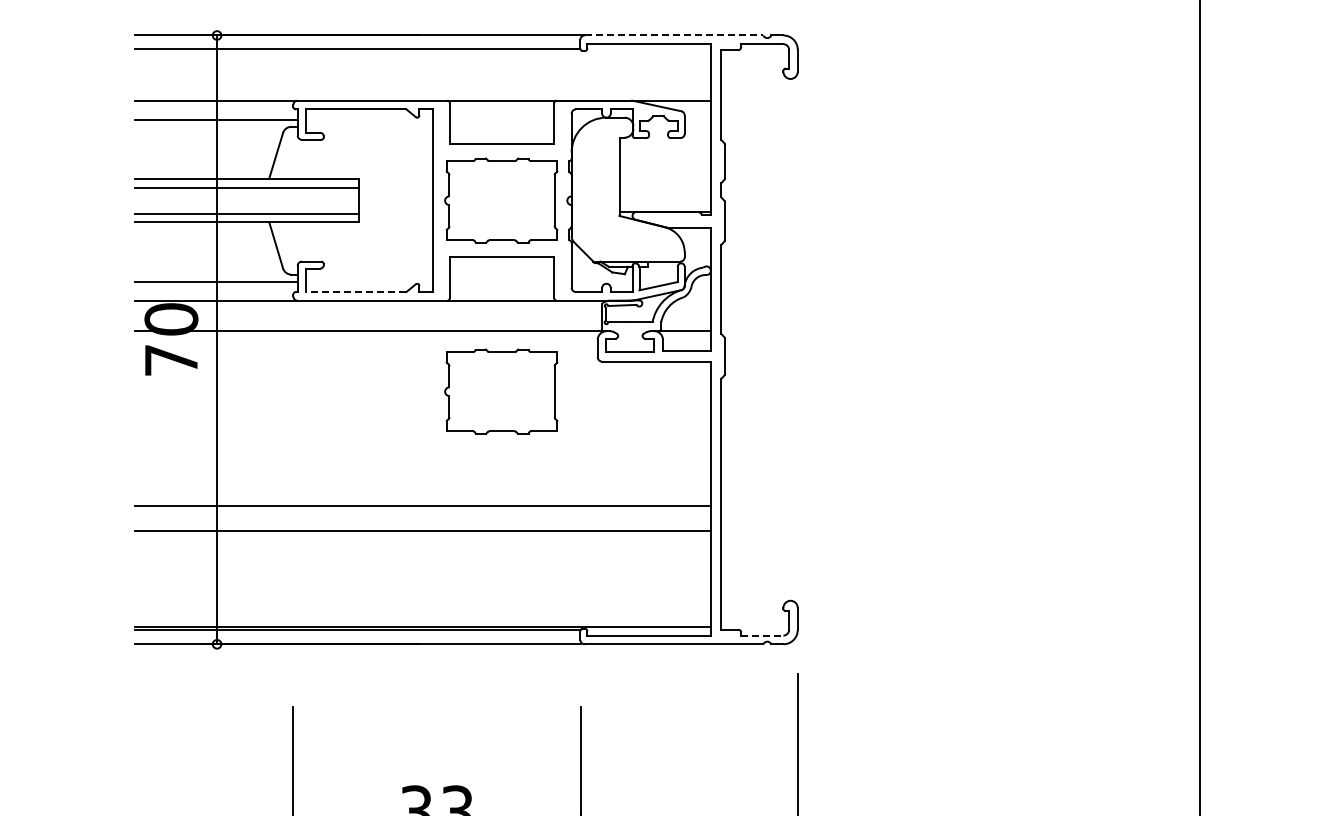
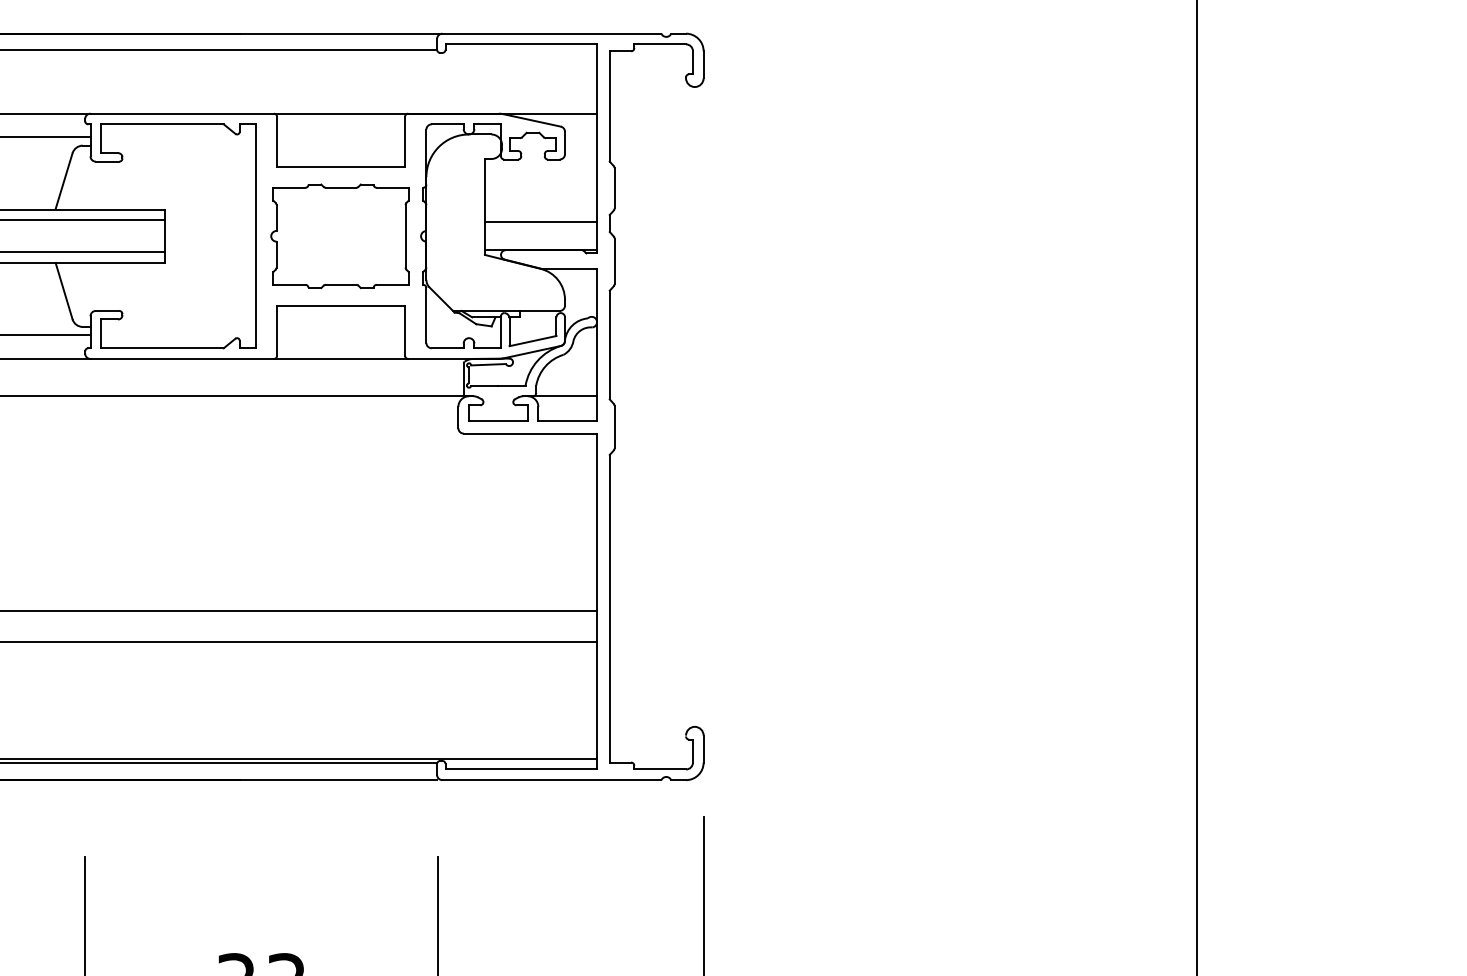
line: (674, 35) -> (552, 33), dashed -> solid
line: (664, 189) -> (540, 222), added
line: (355, 292) -> (161, 348), dashed -> solid
part: (501, 391) -> (340, 470), removed
line: (762, 635) -> (660, 769), dashed -> solid

